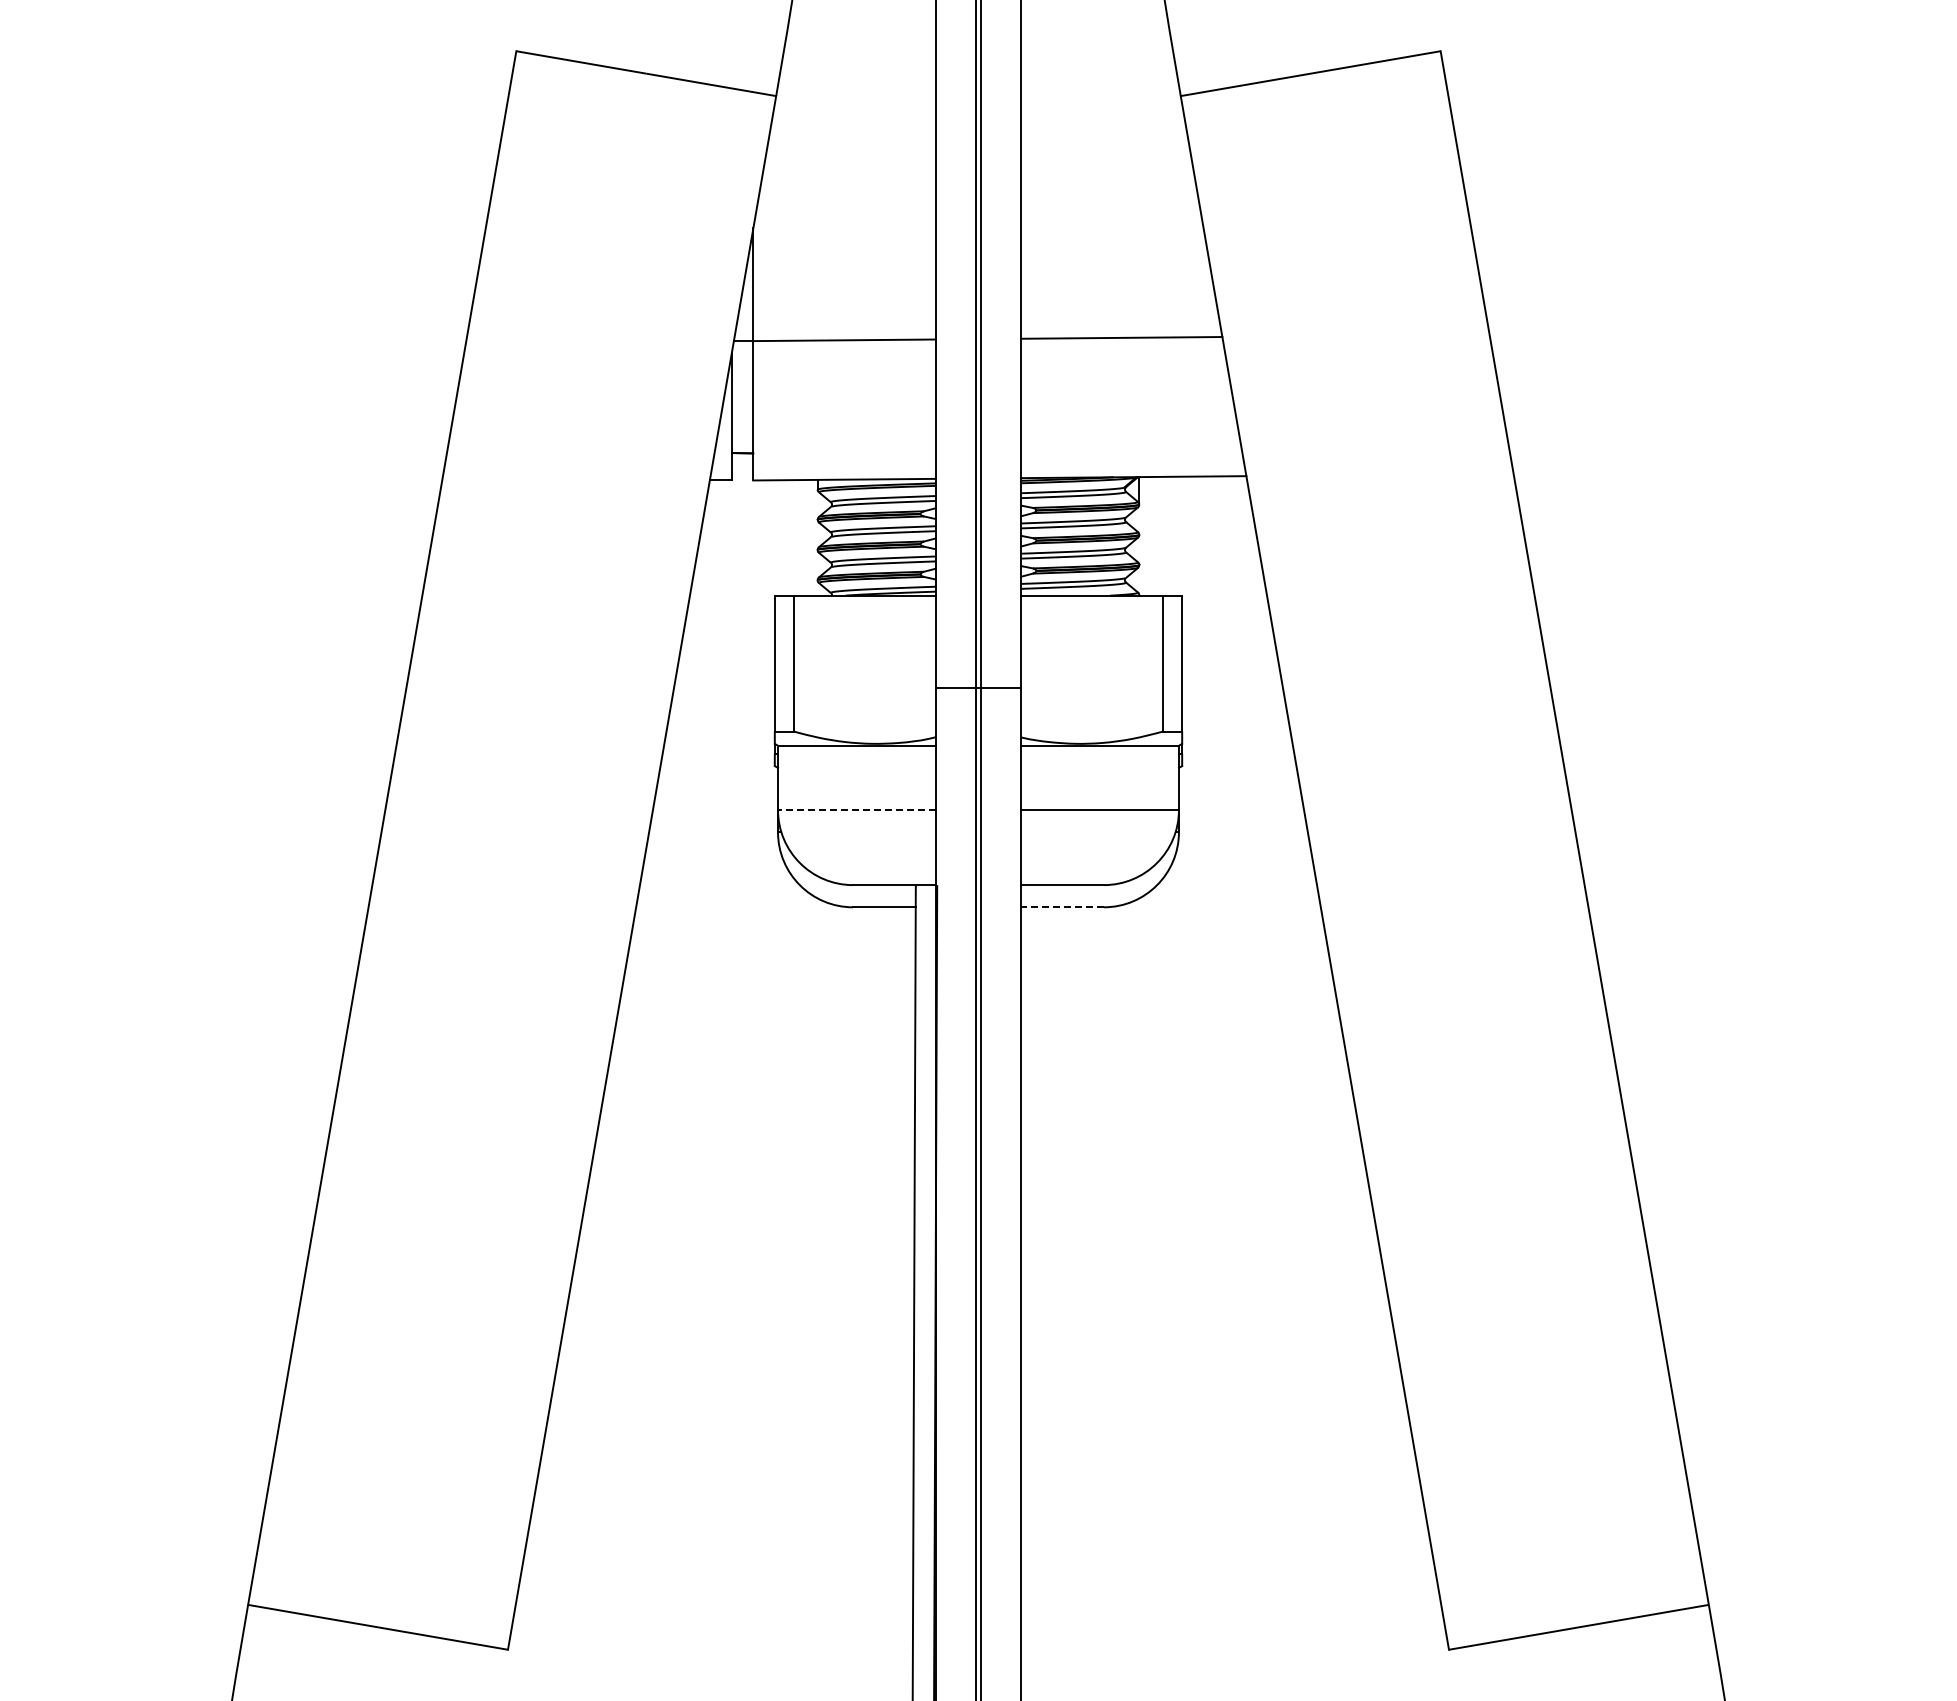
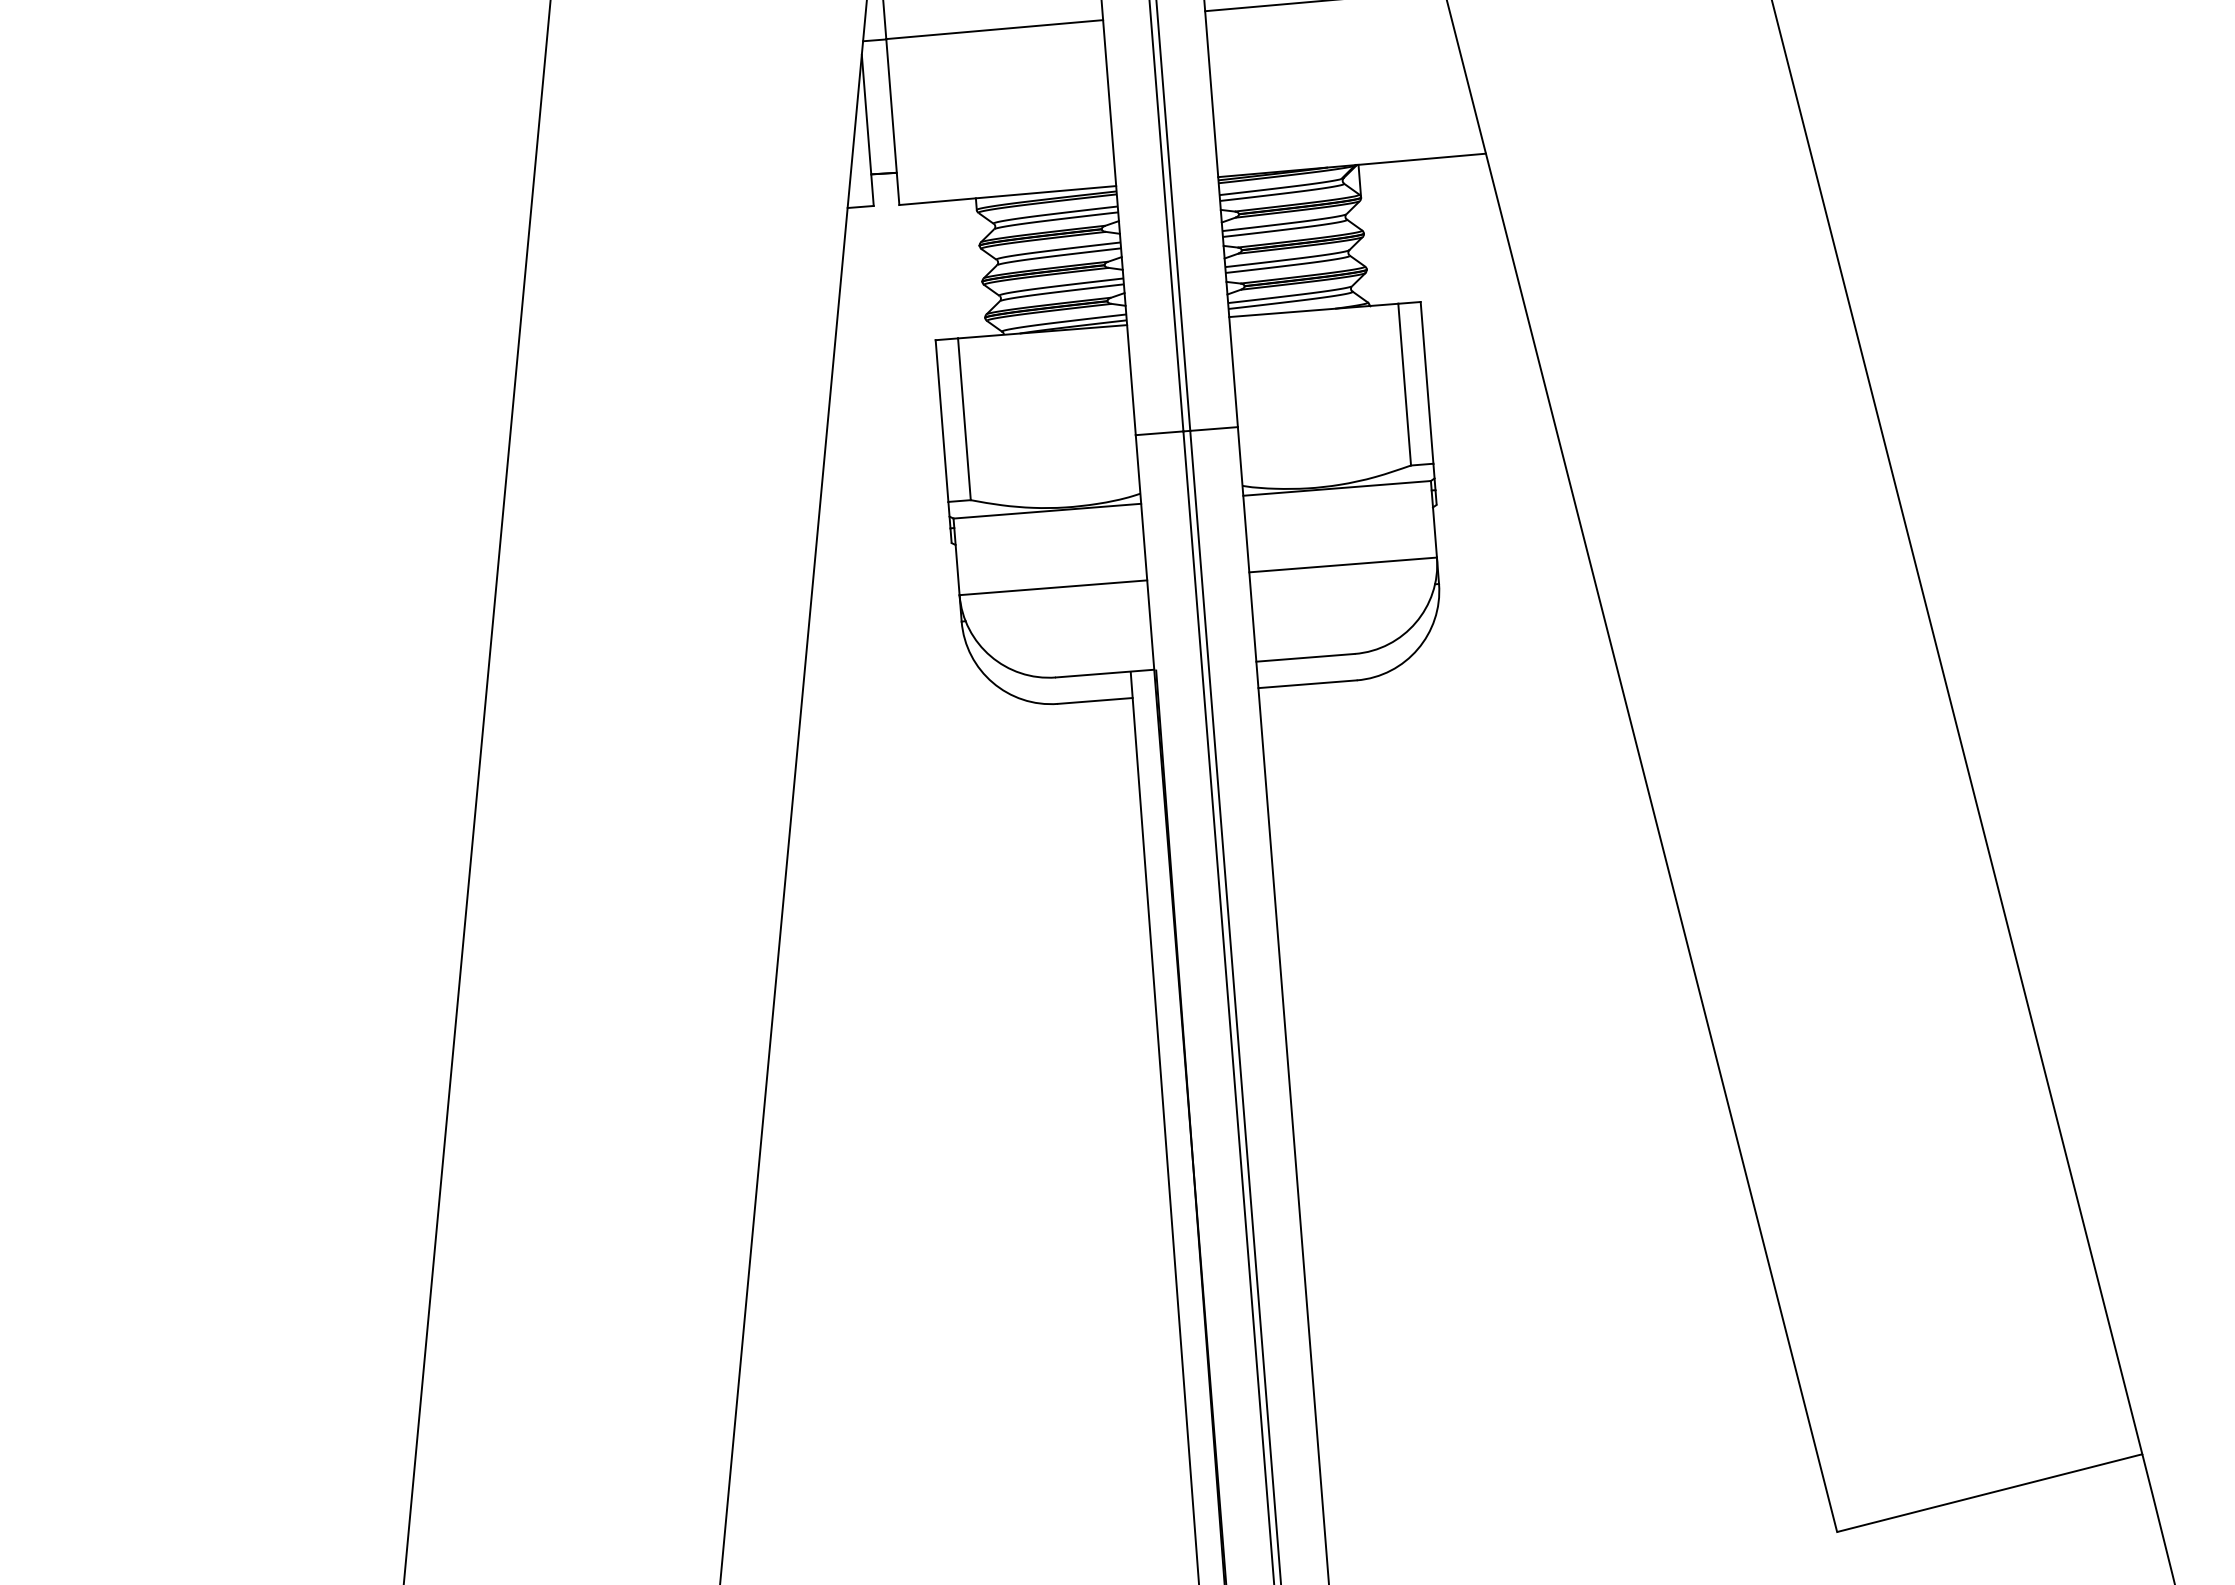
line: (856, 810) -> (1053, 588), dashed -> solid
line: (1062, 907) -> (1307, 684), dashed -> solid

